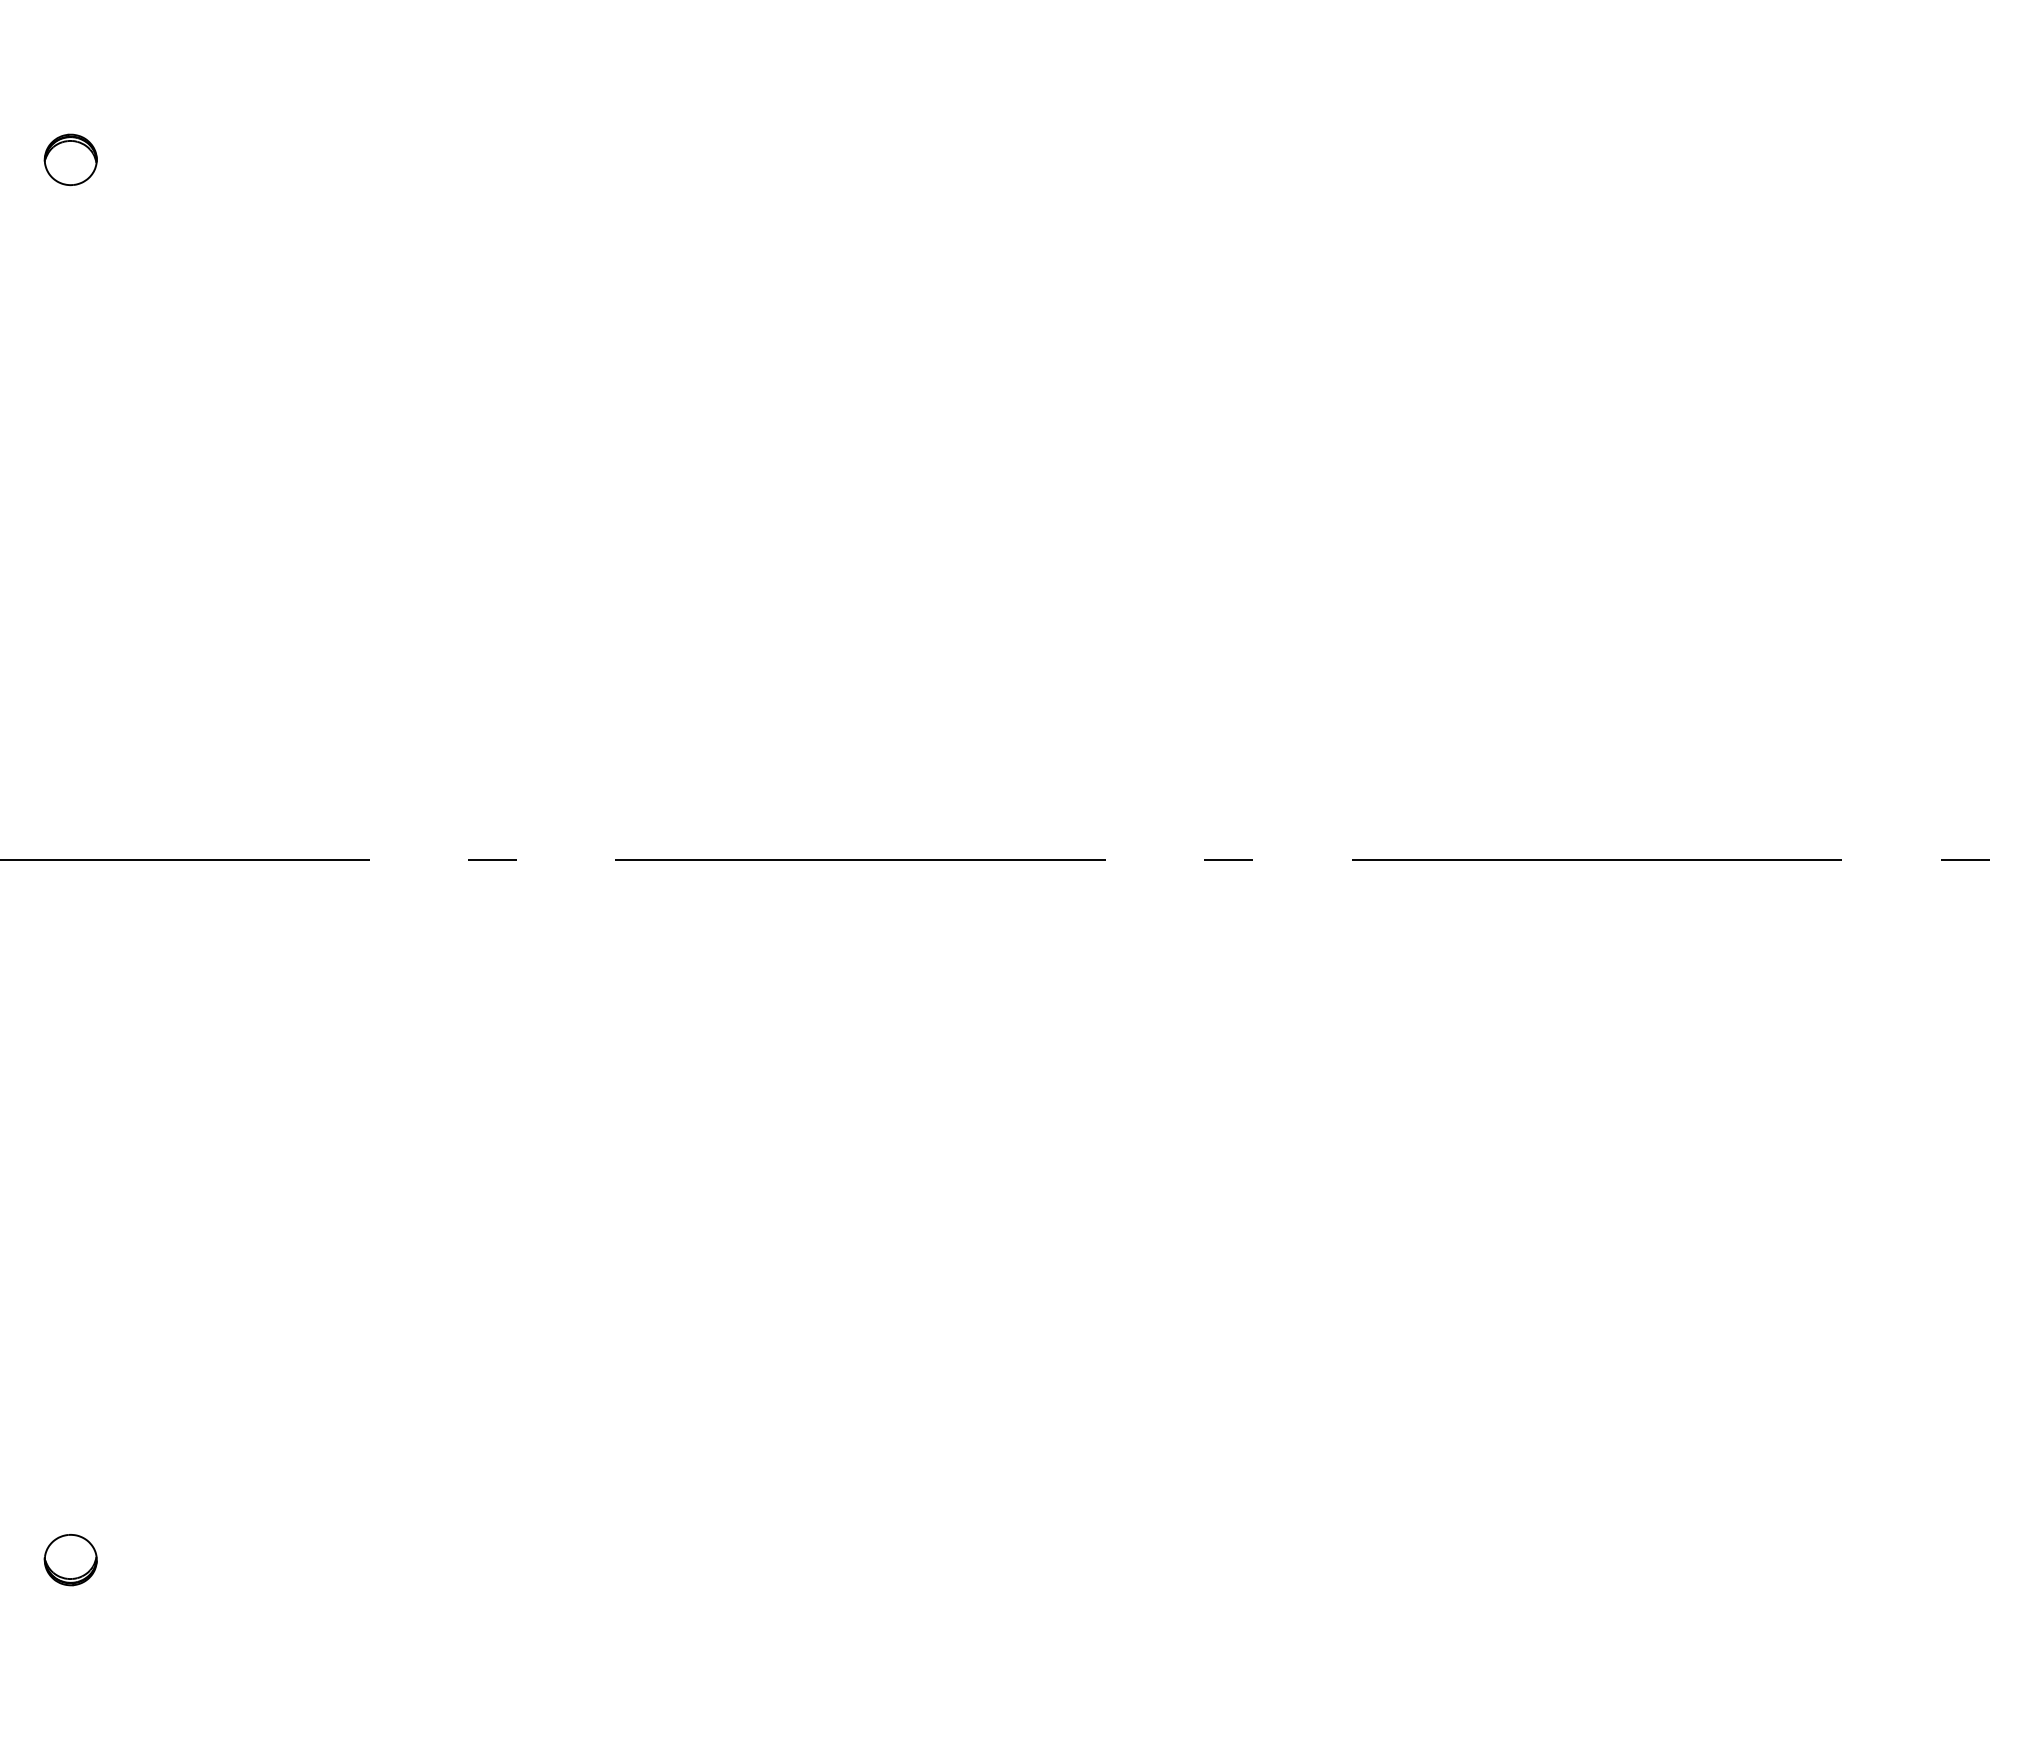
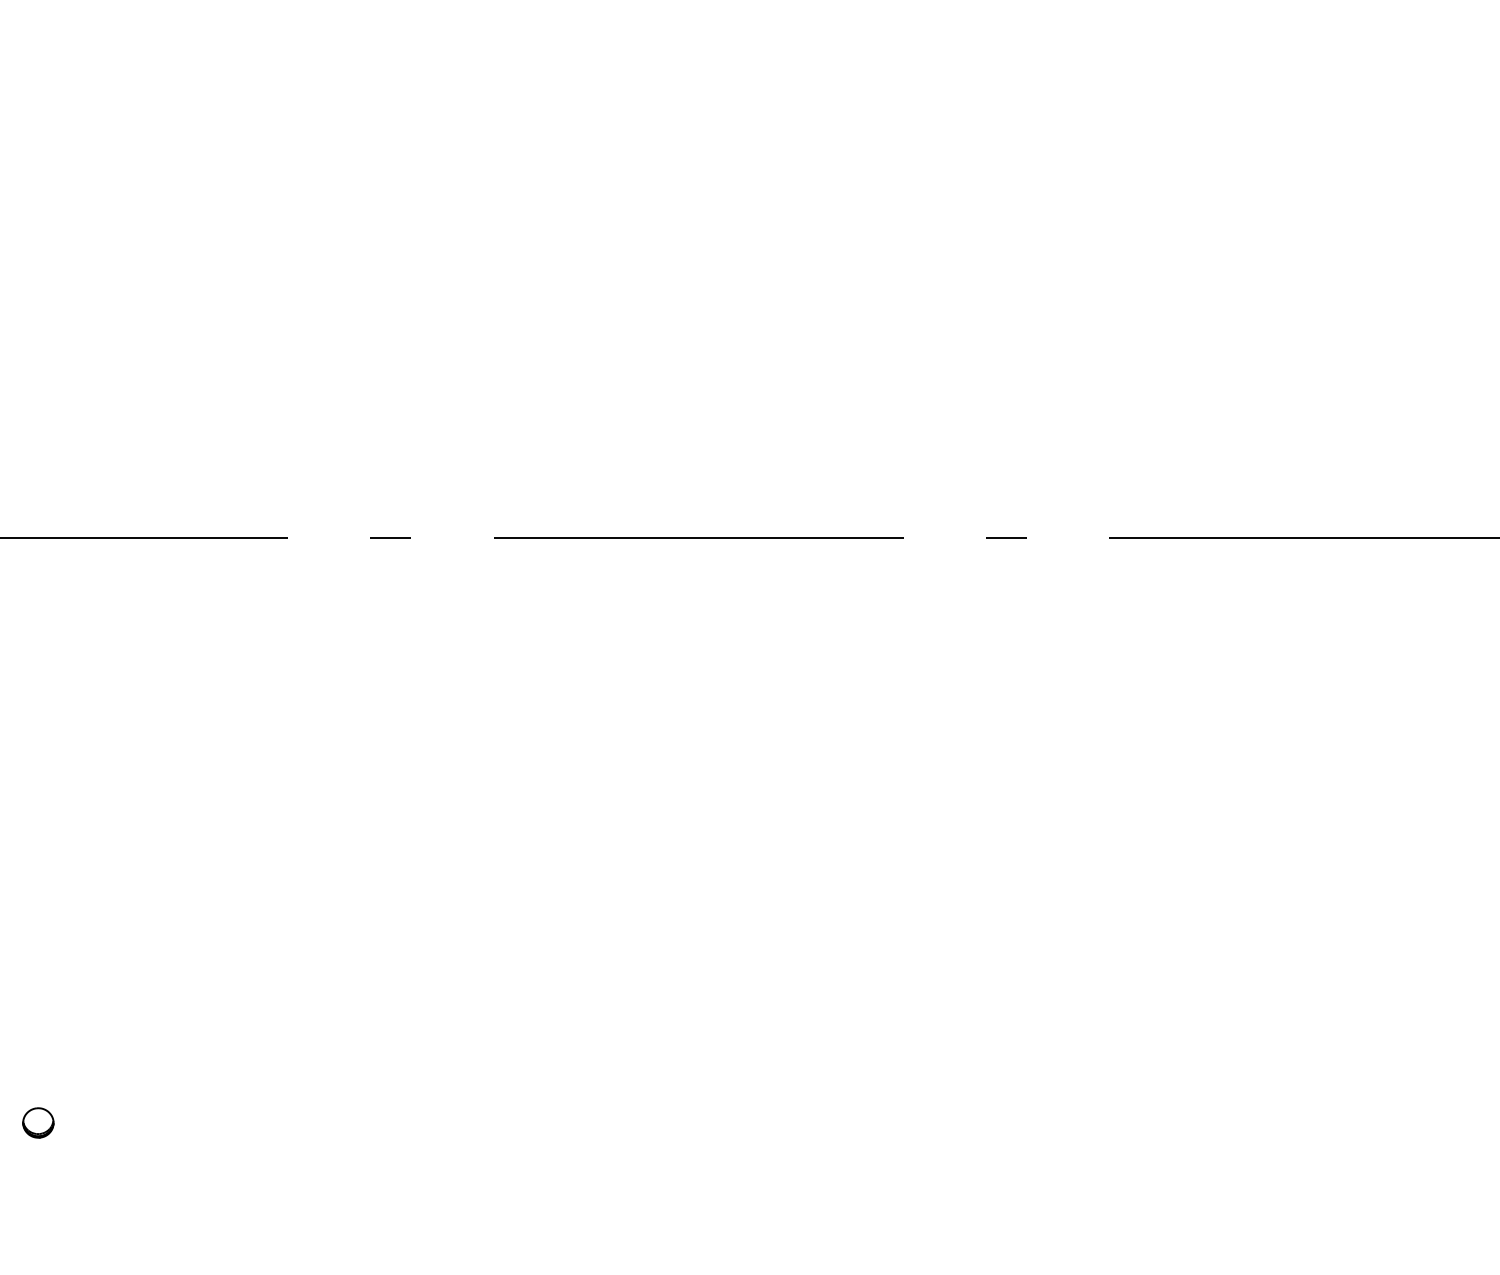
part: (70, 1560) -> (38, 1123), size x0.7

